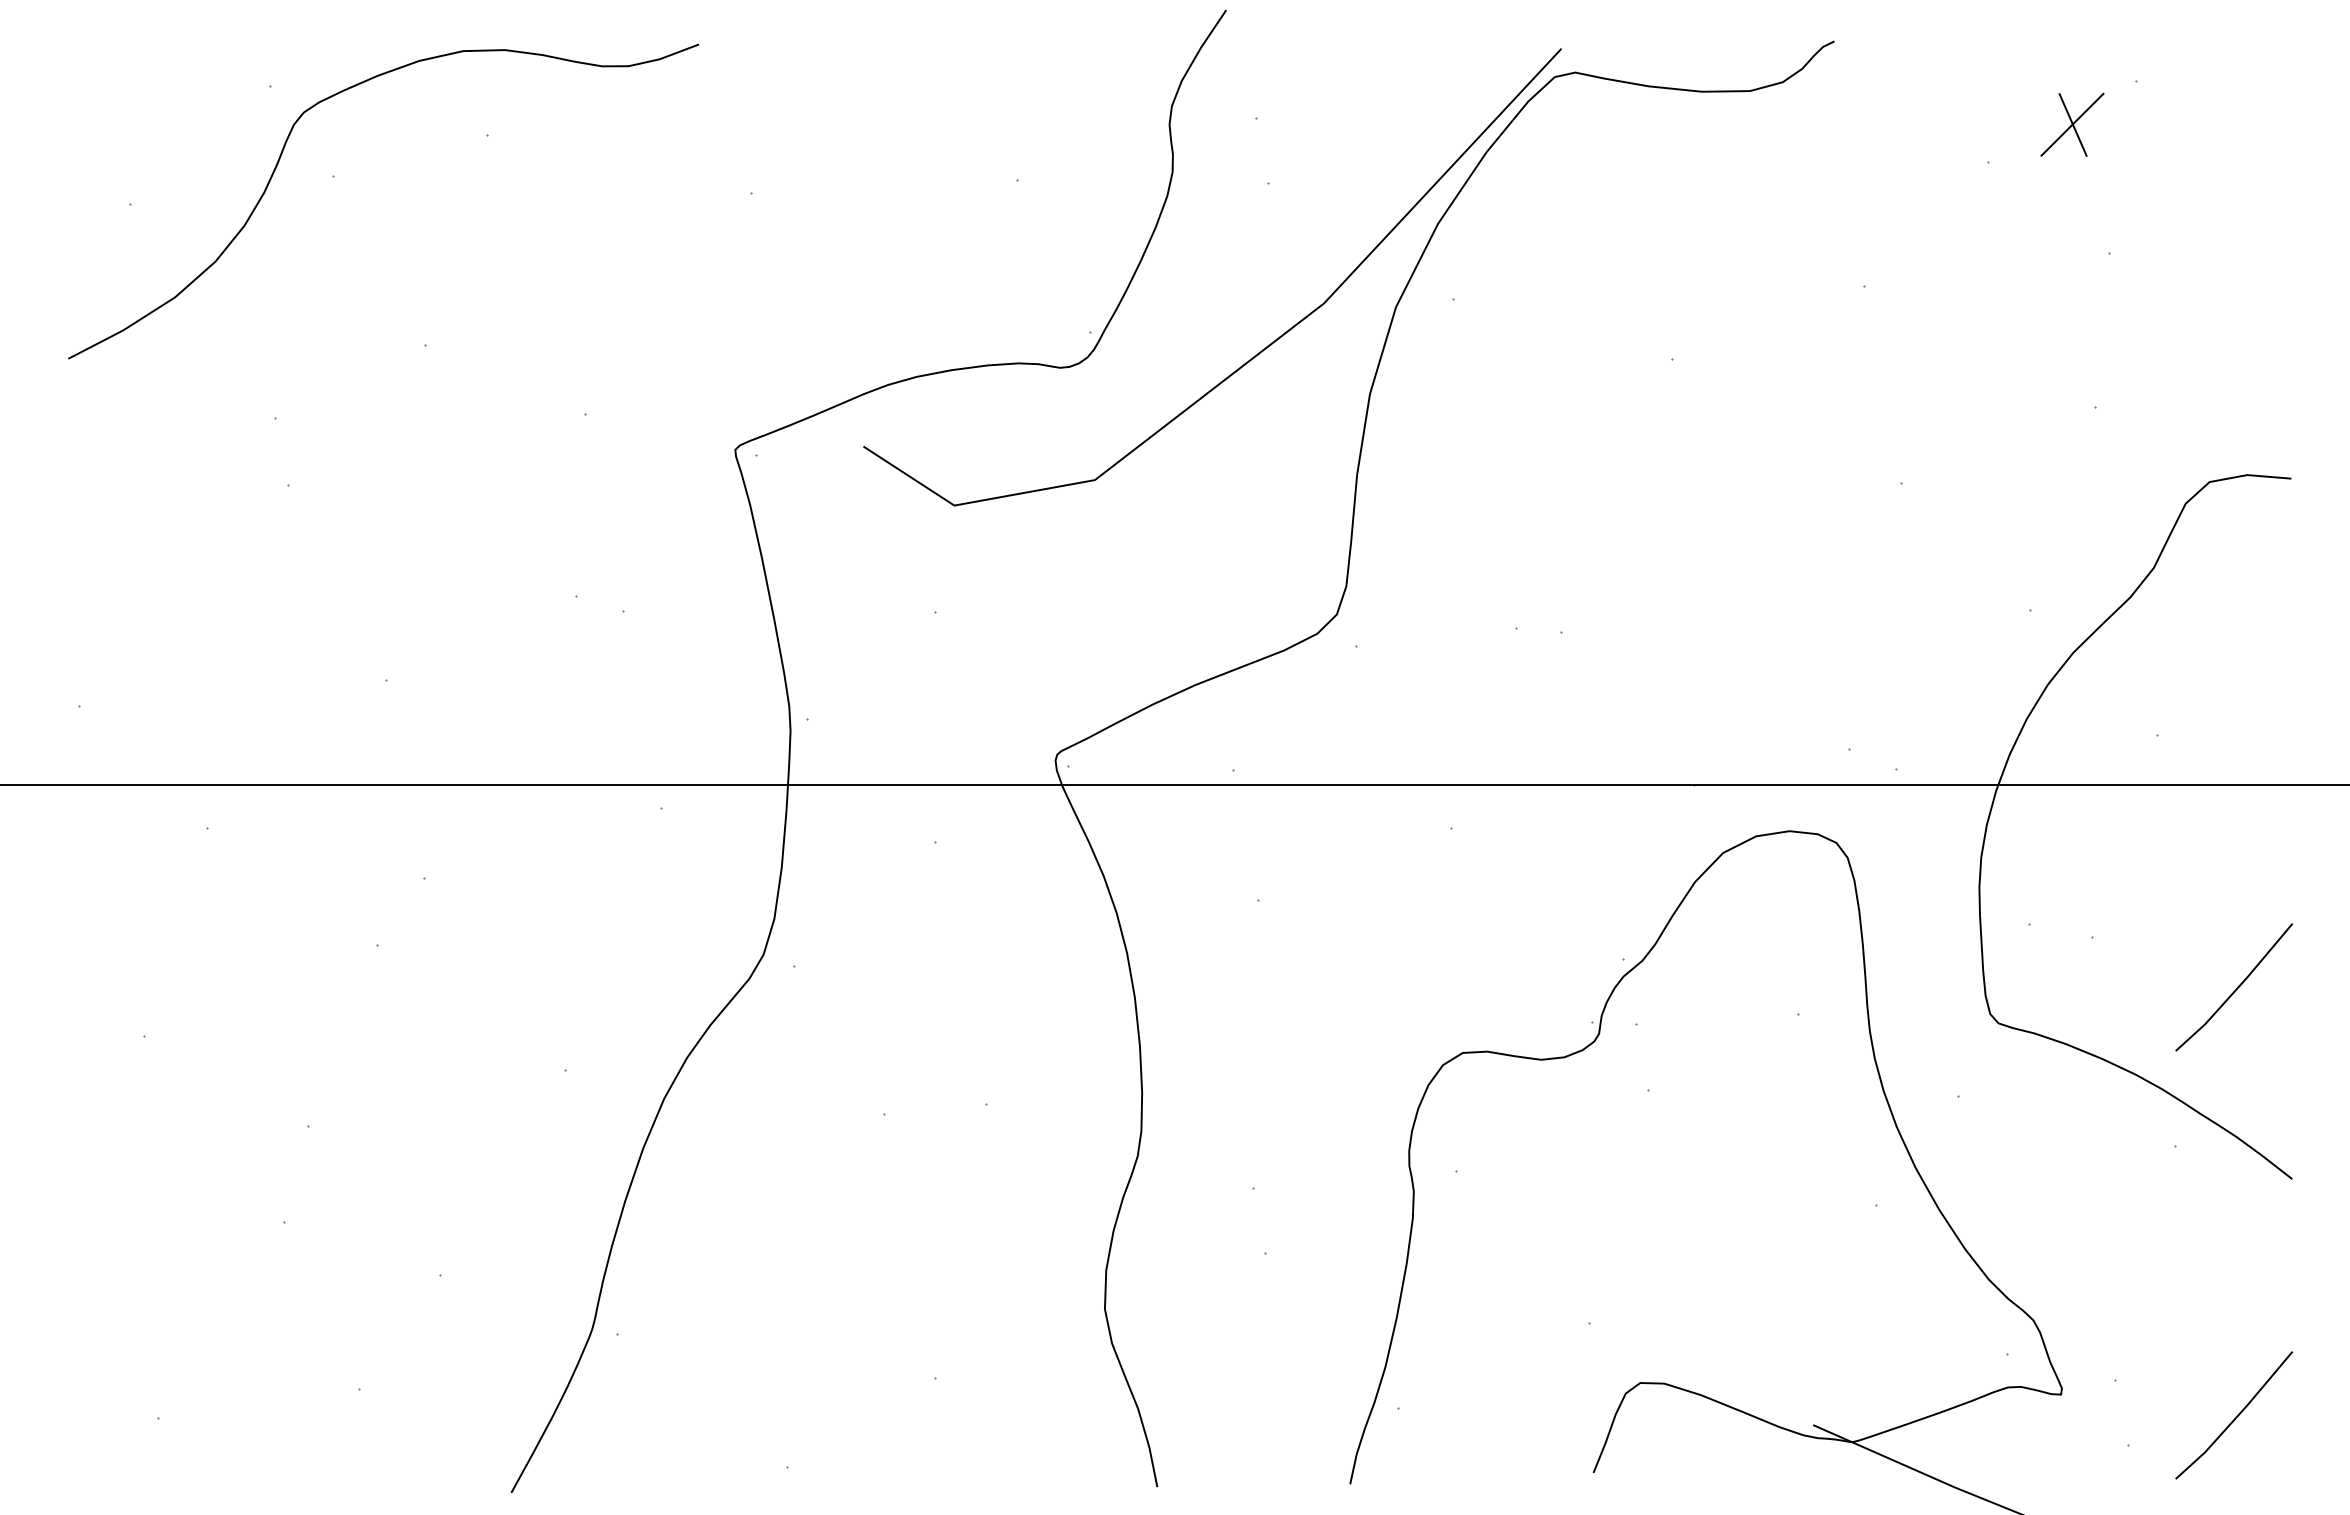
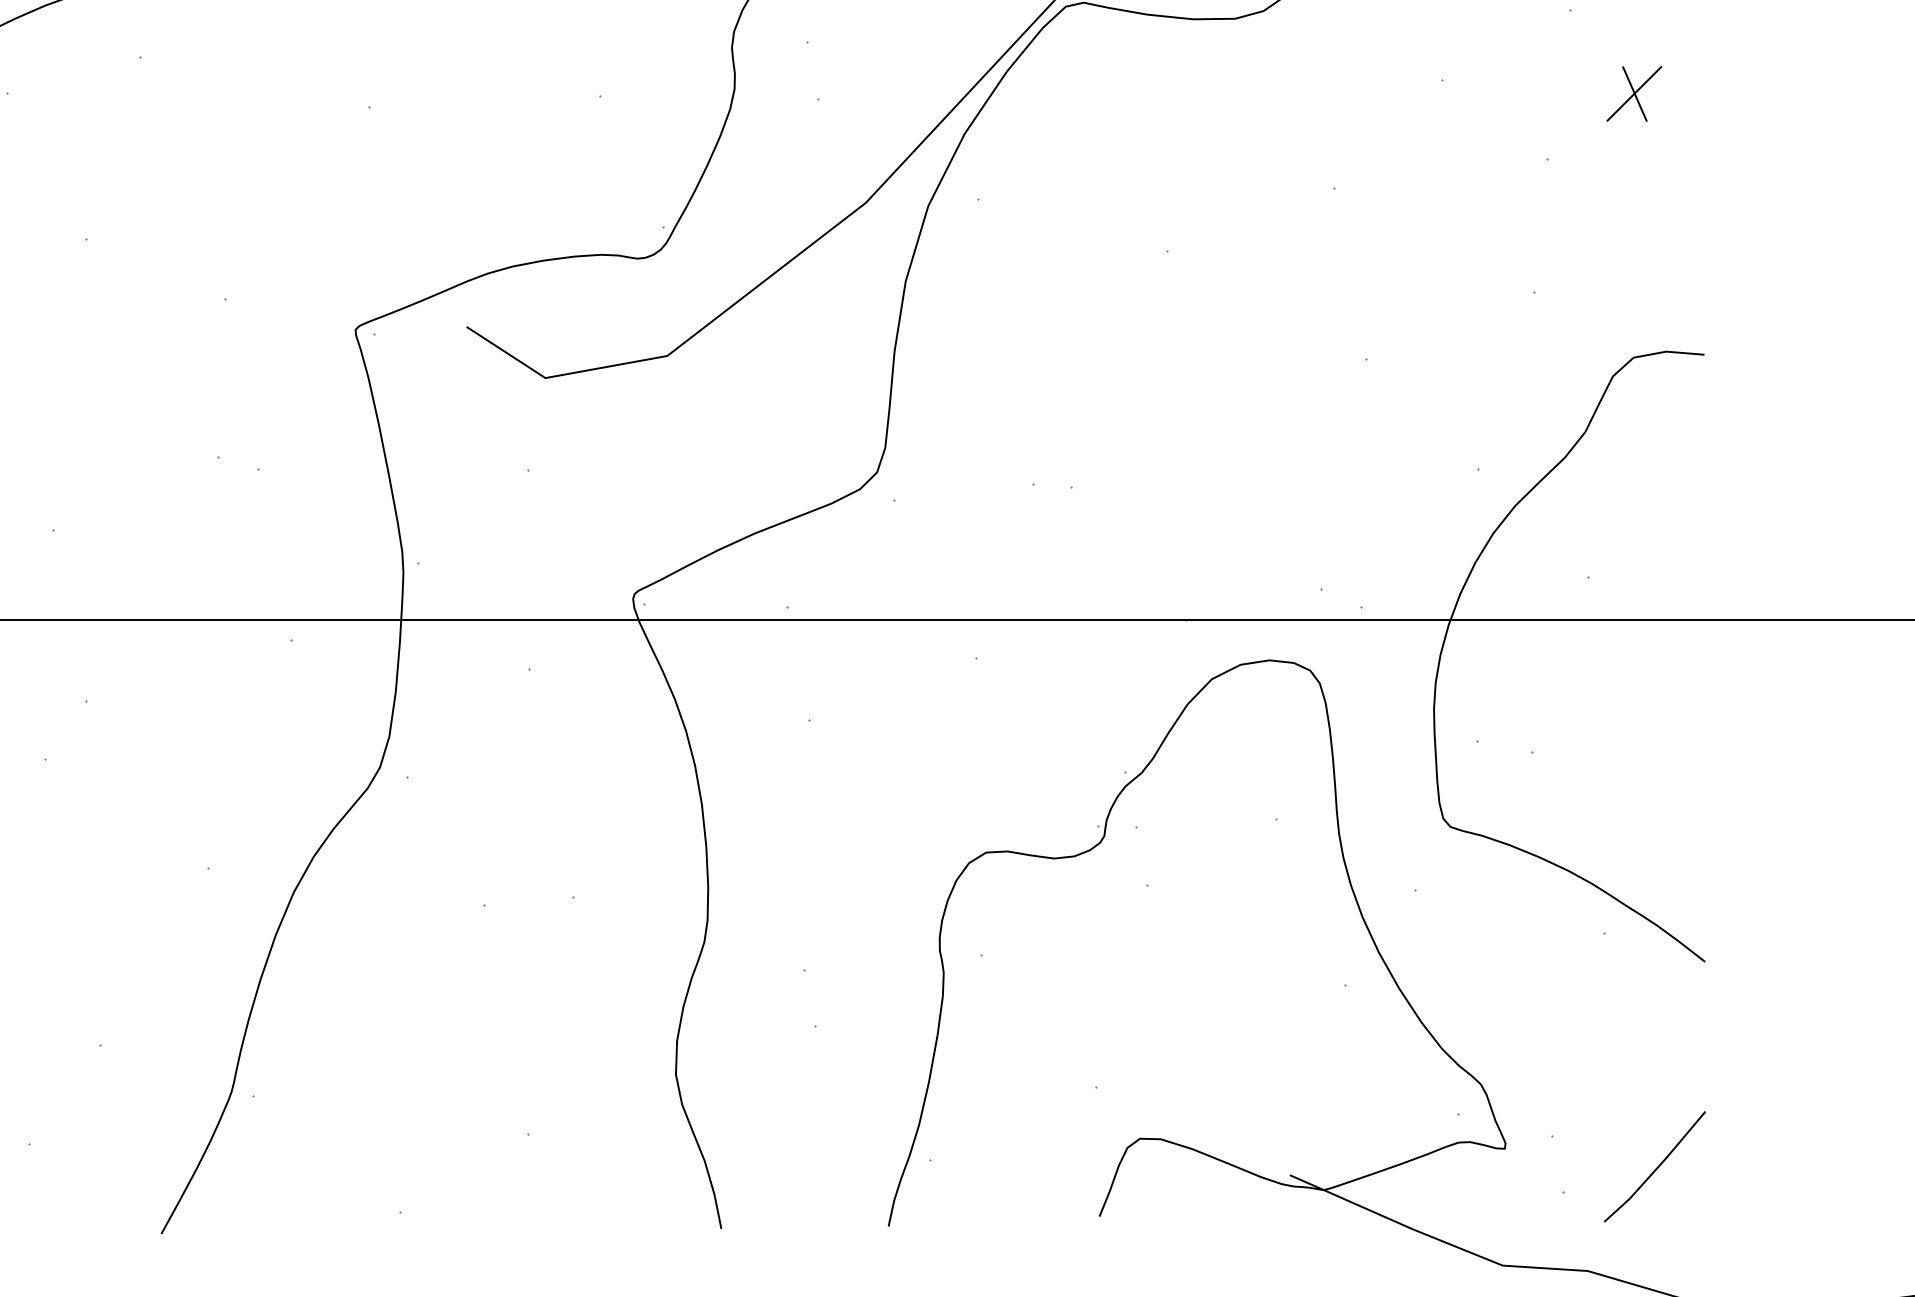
part: (2072, 124) -> (1634, 93), moved
line: (2235, 989) -> (1656, 797), removed

